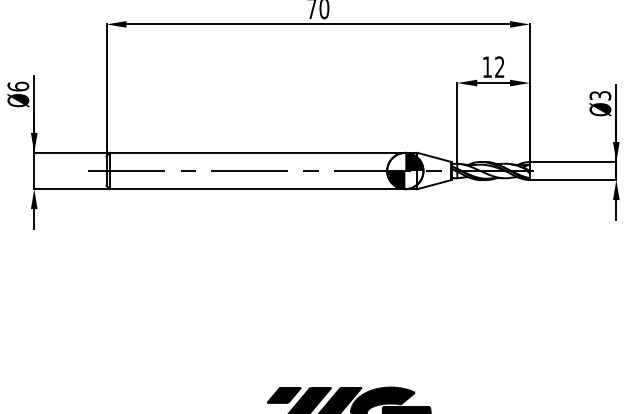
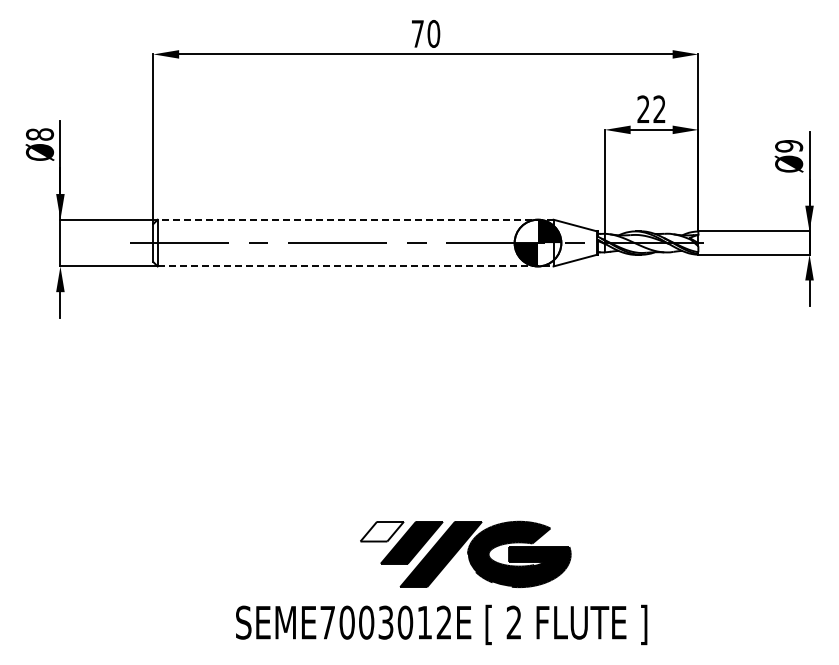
text: (487, 66) -> (643, 108), 12 -> 22
text: (18, 86) -> (39, 134), Ø6 -> Ø8
text: (599, 95) -> (788, 146), Ø3 -> Ø9
line: (263, 152) -> (355, 219), solid -> dashed
line: (263, 189) -> (355, 266), solid -> dashed
fill: (283, 395) -> (381, 531), removed

